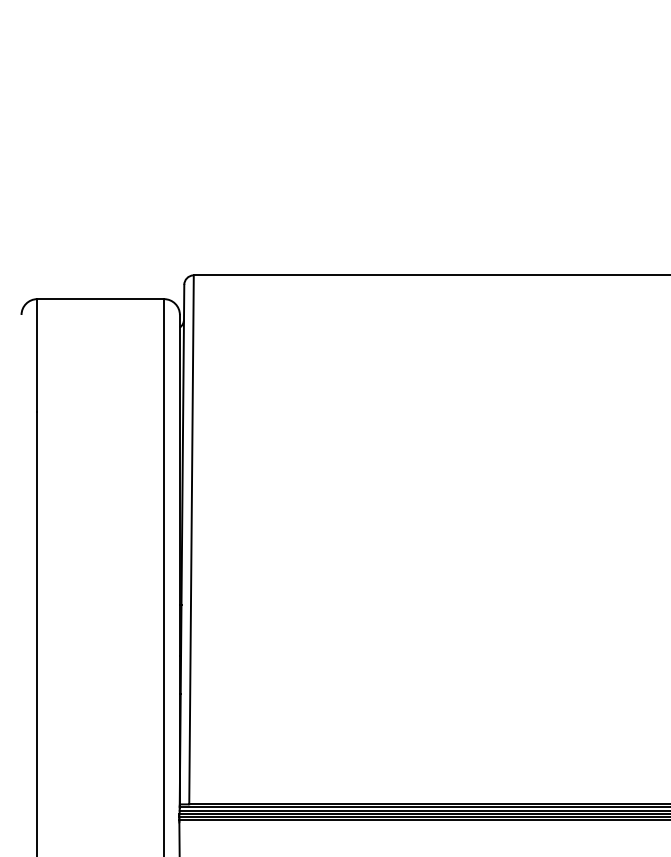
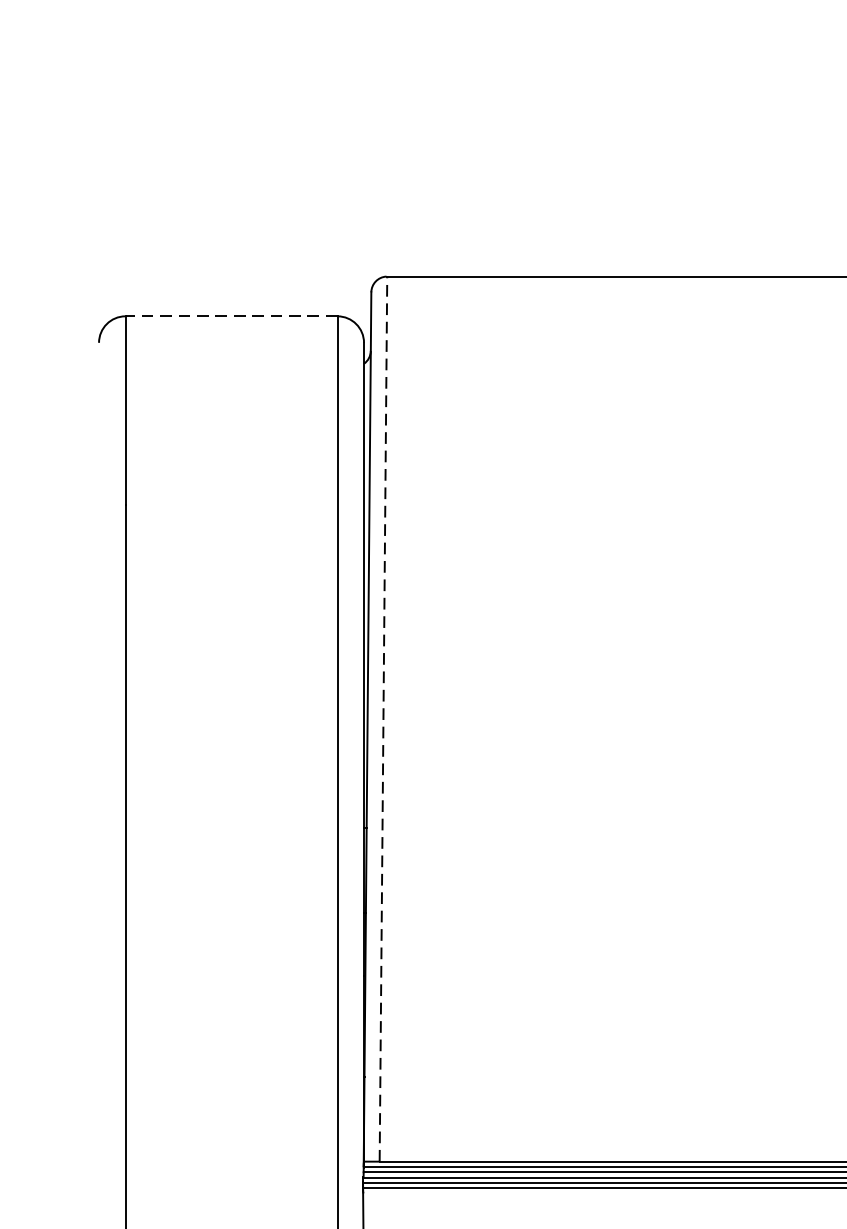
line: (100, 299) -> (231, 316), solid -> dashed
line: (191, 539) -> (383, 718), solid -> dashed

